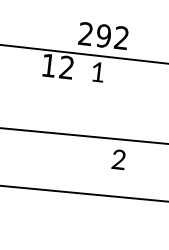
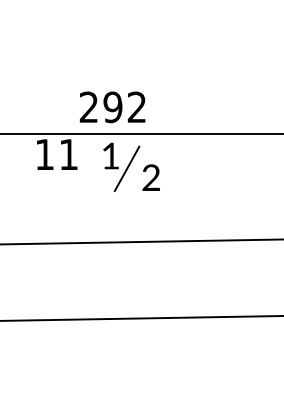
text: (66, 66) -> (68, 153), 12 -> 11
line: (108, 82) -> (126, 168), added
text: (118, 159) -> (150, 177), moved

